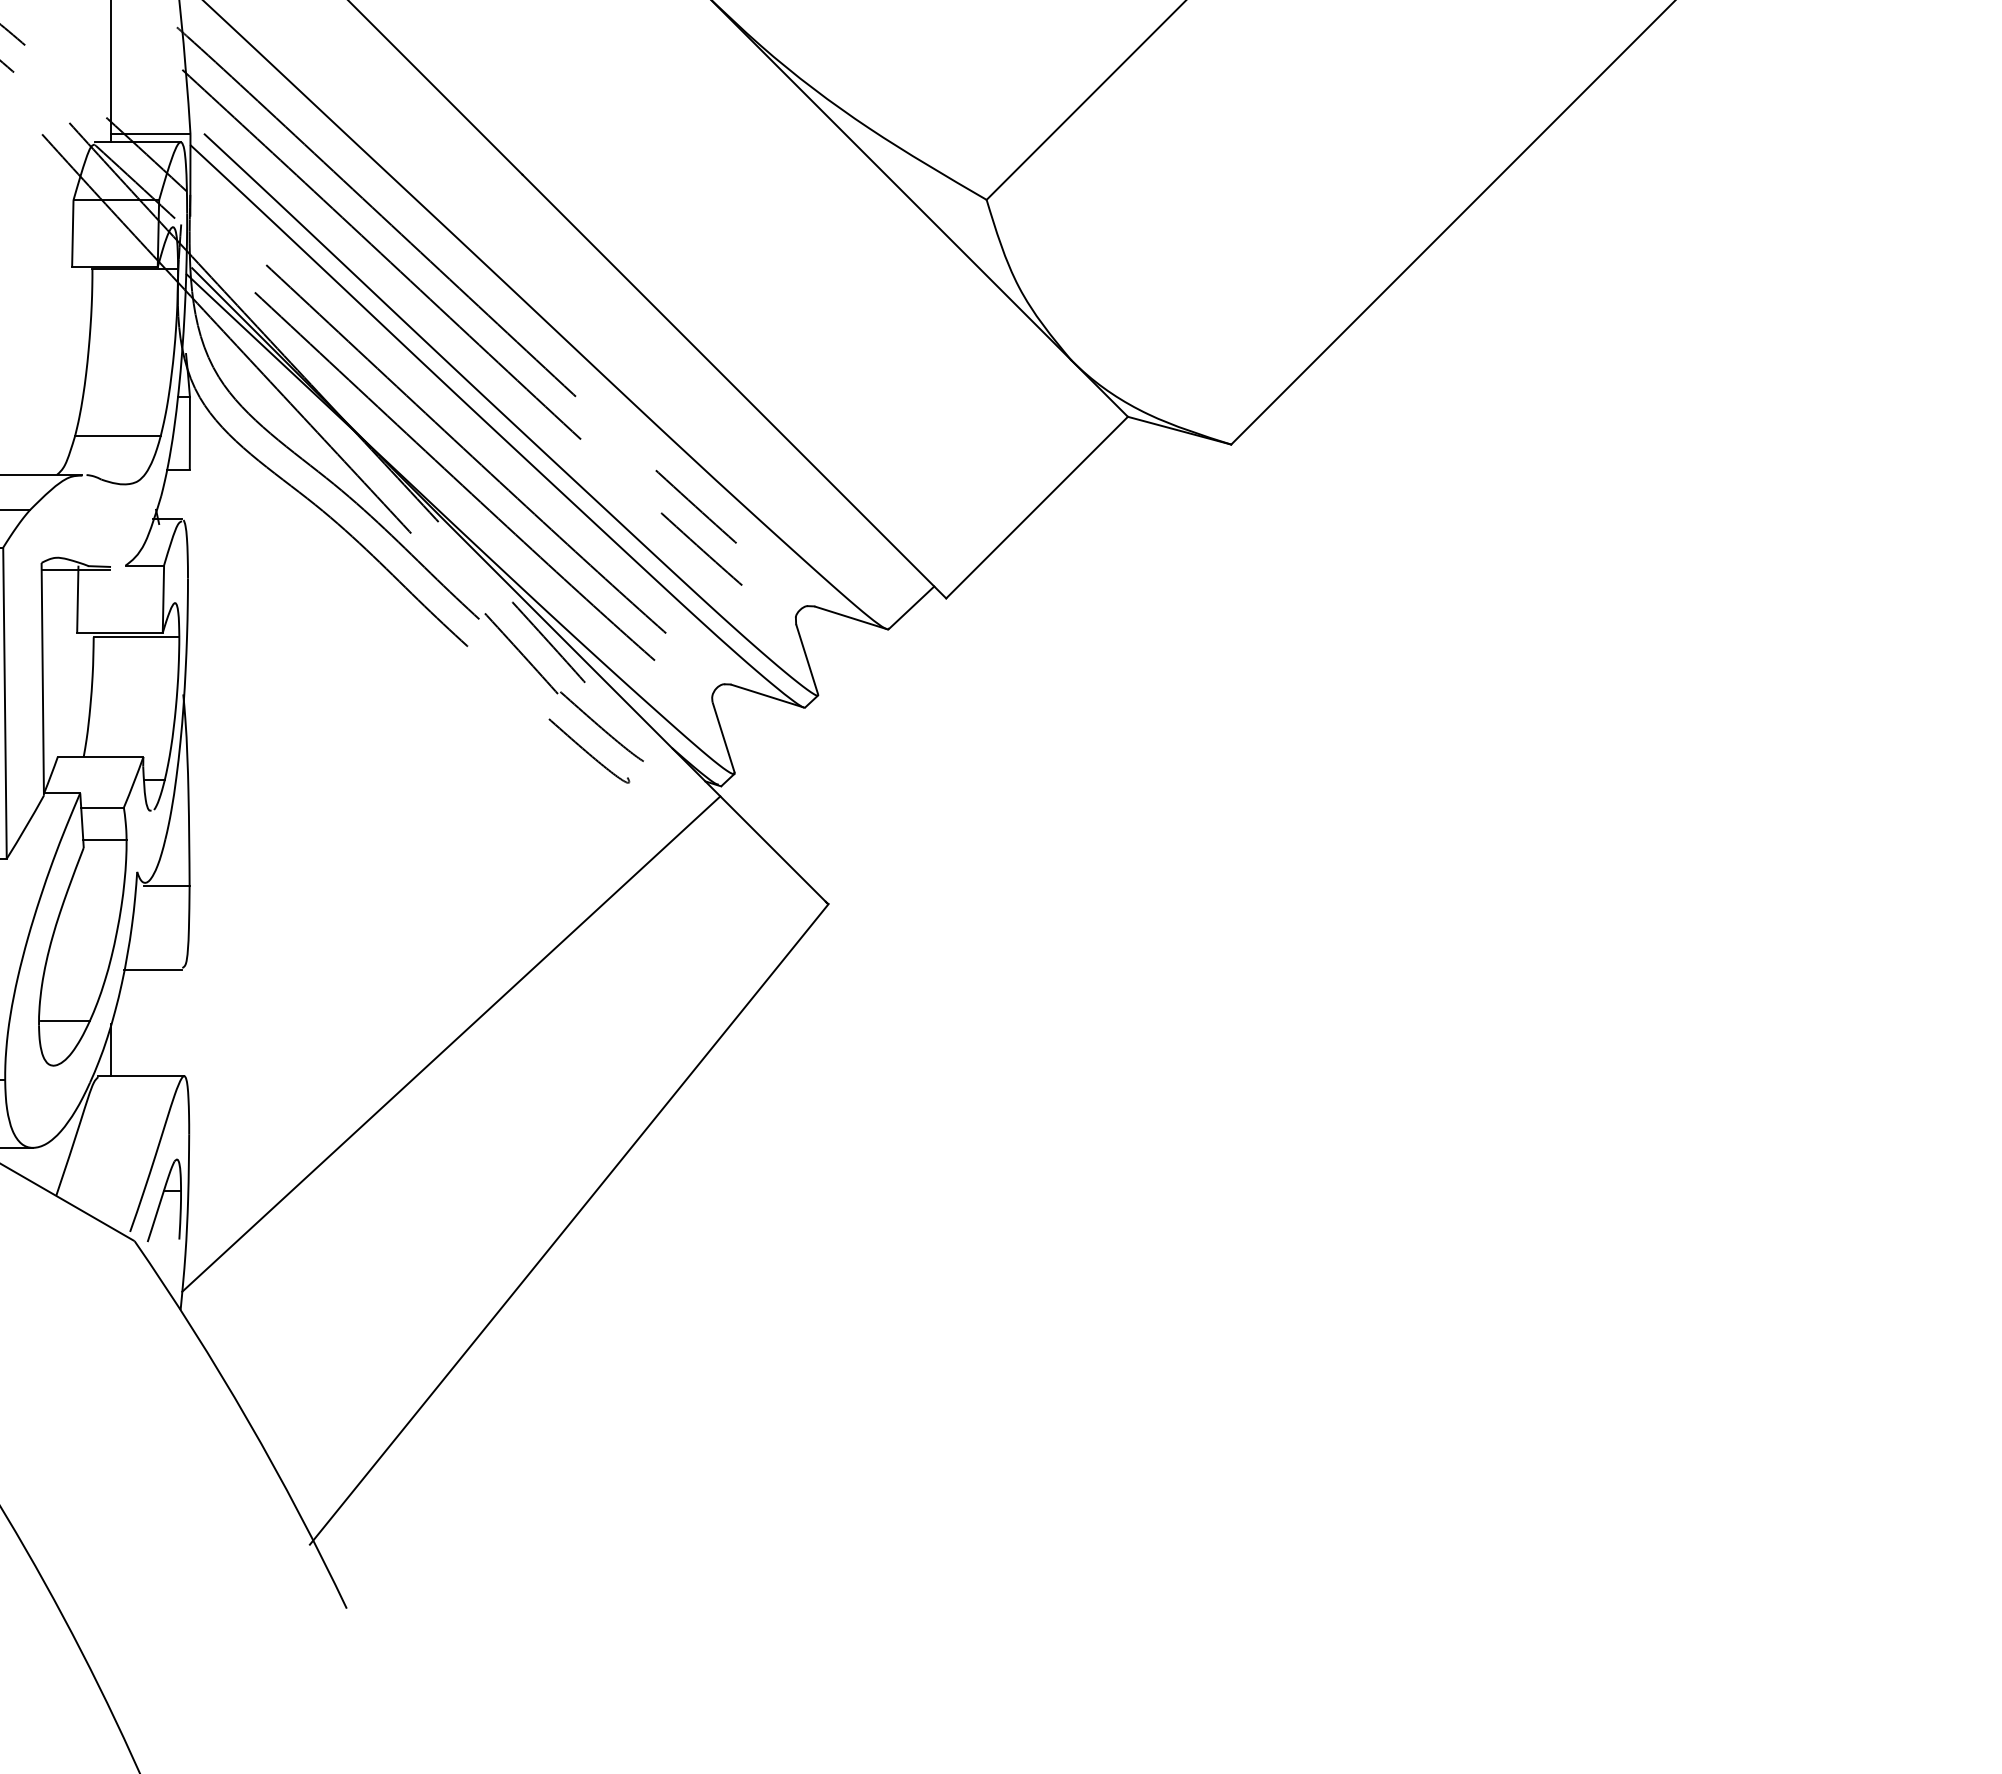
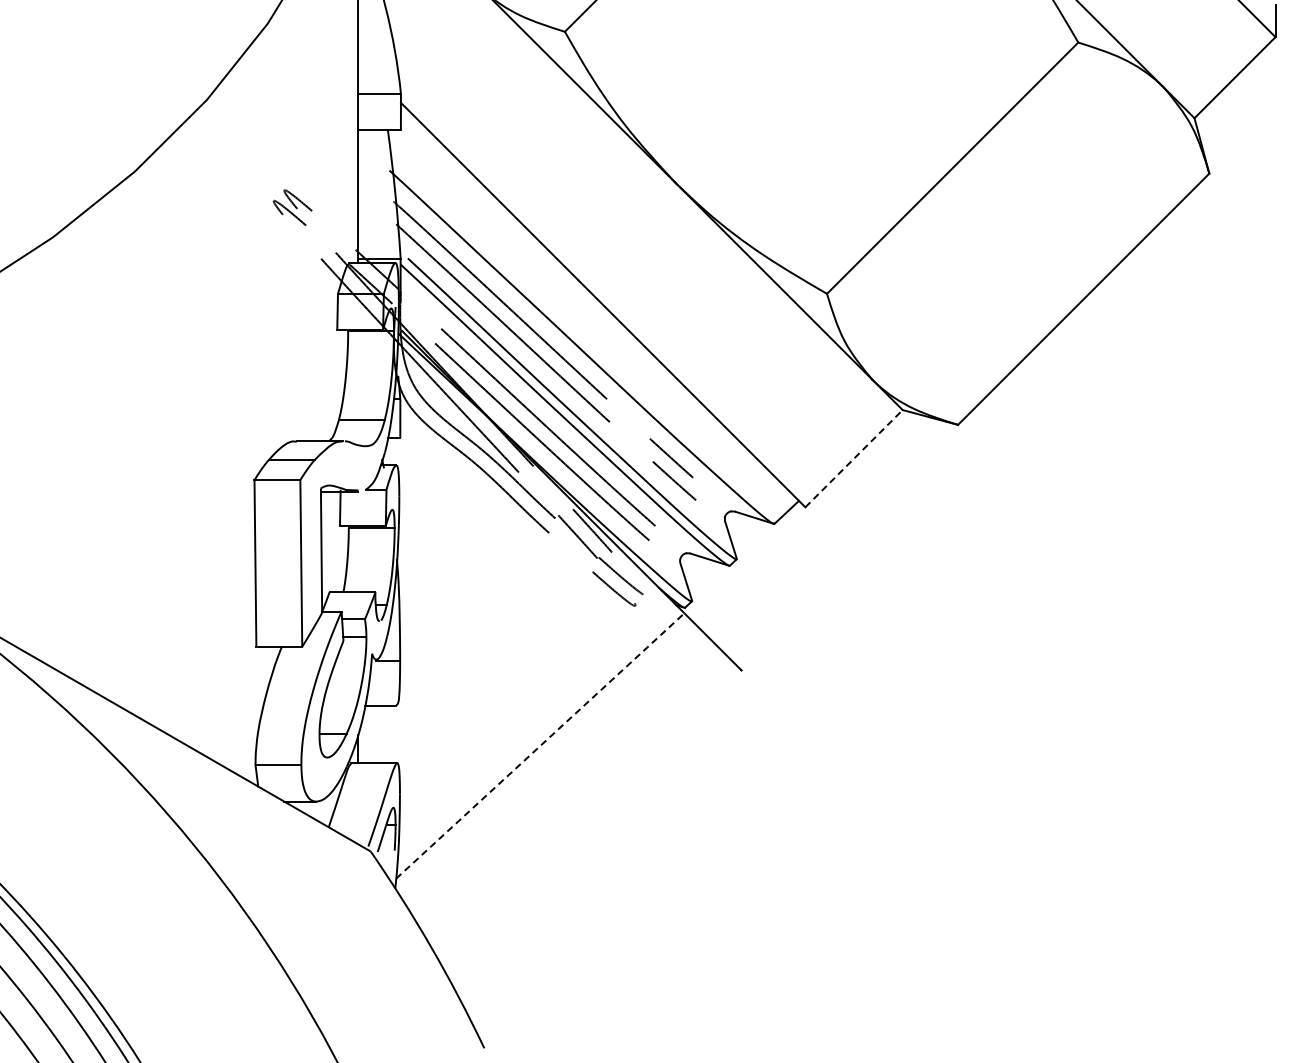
line: (1037, 507) -> (854, 458), solid -> dashed
line: (451, 1043) -> (540, 745), solid -> dashed
line: (569, 1224) -> (603, 842), removed

